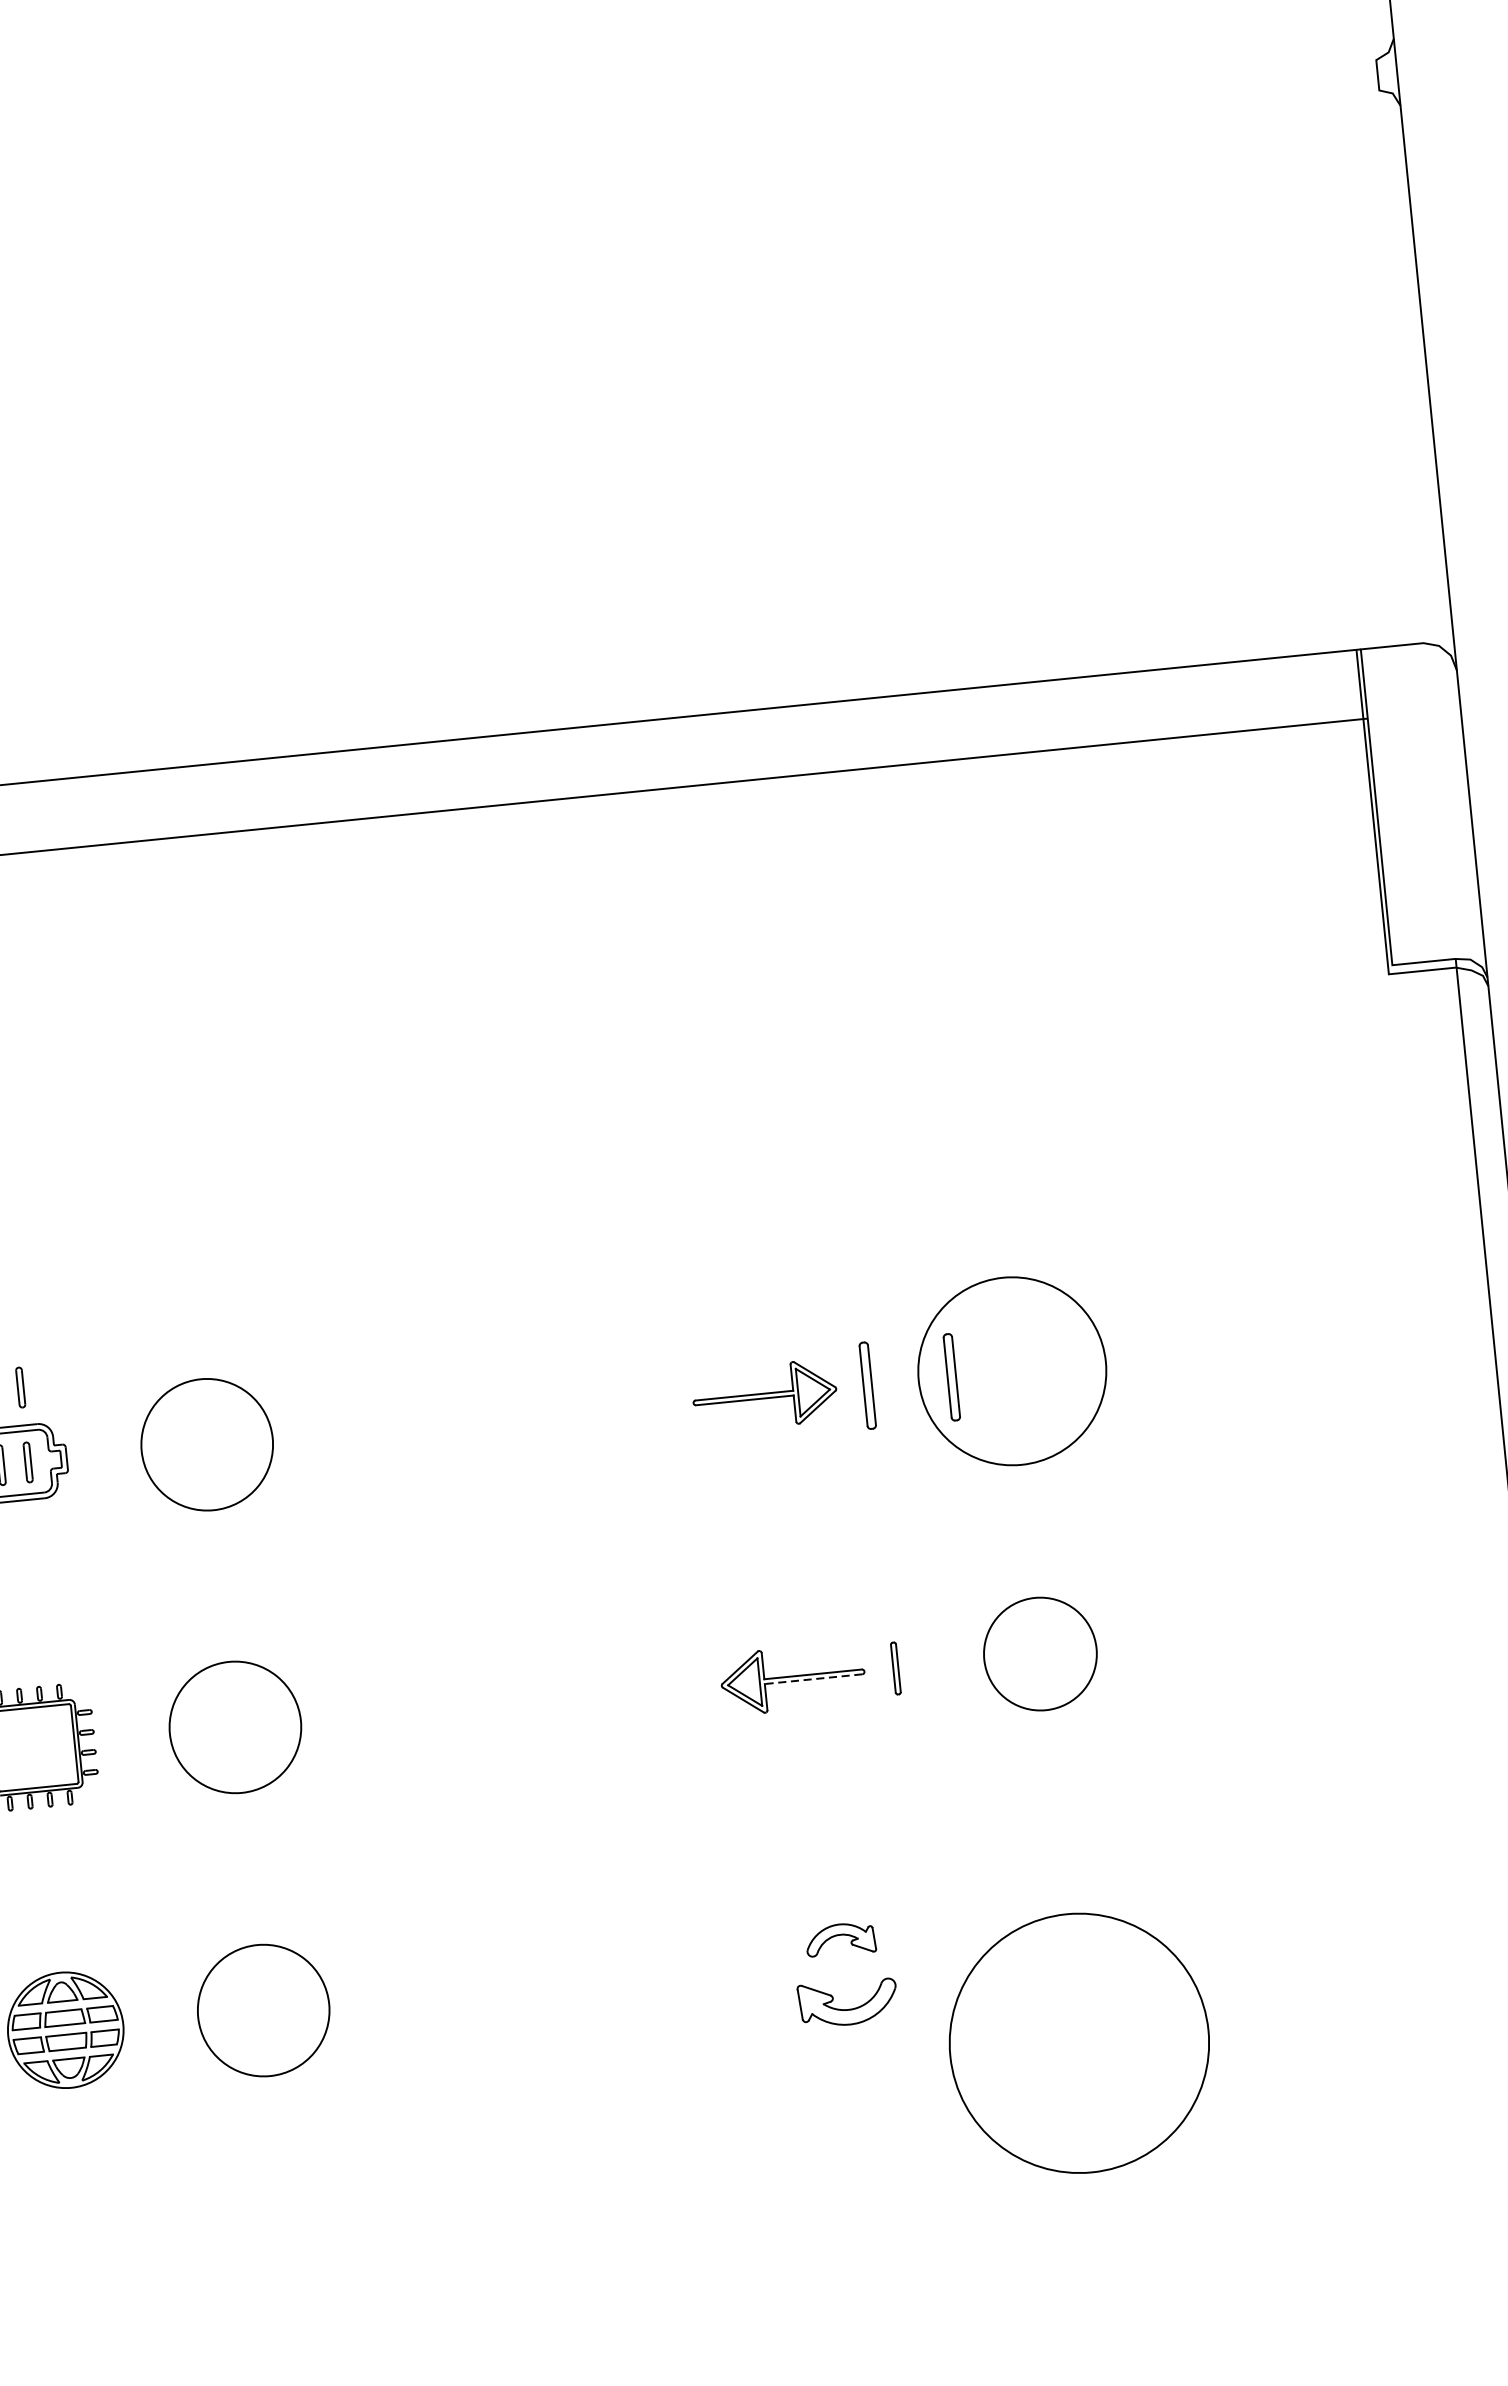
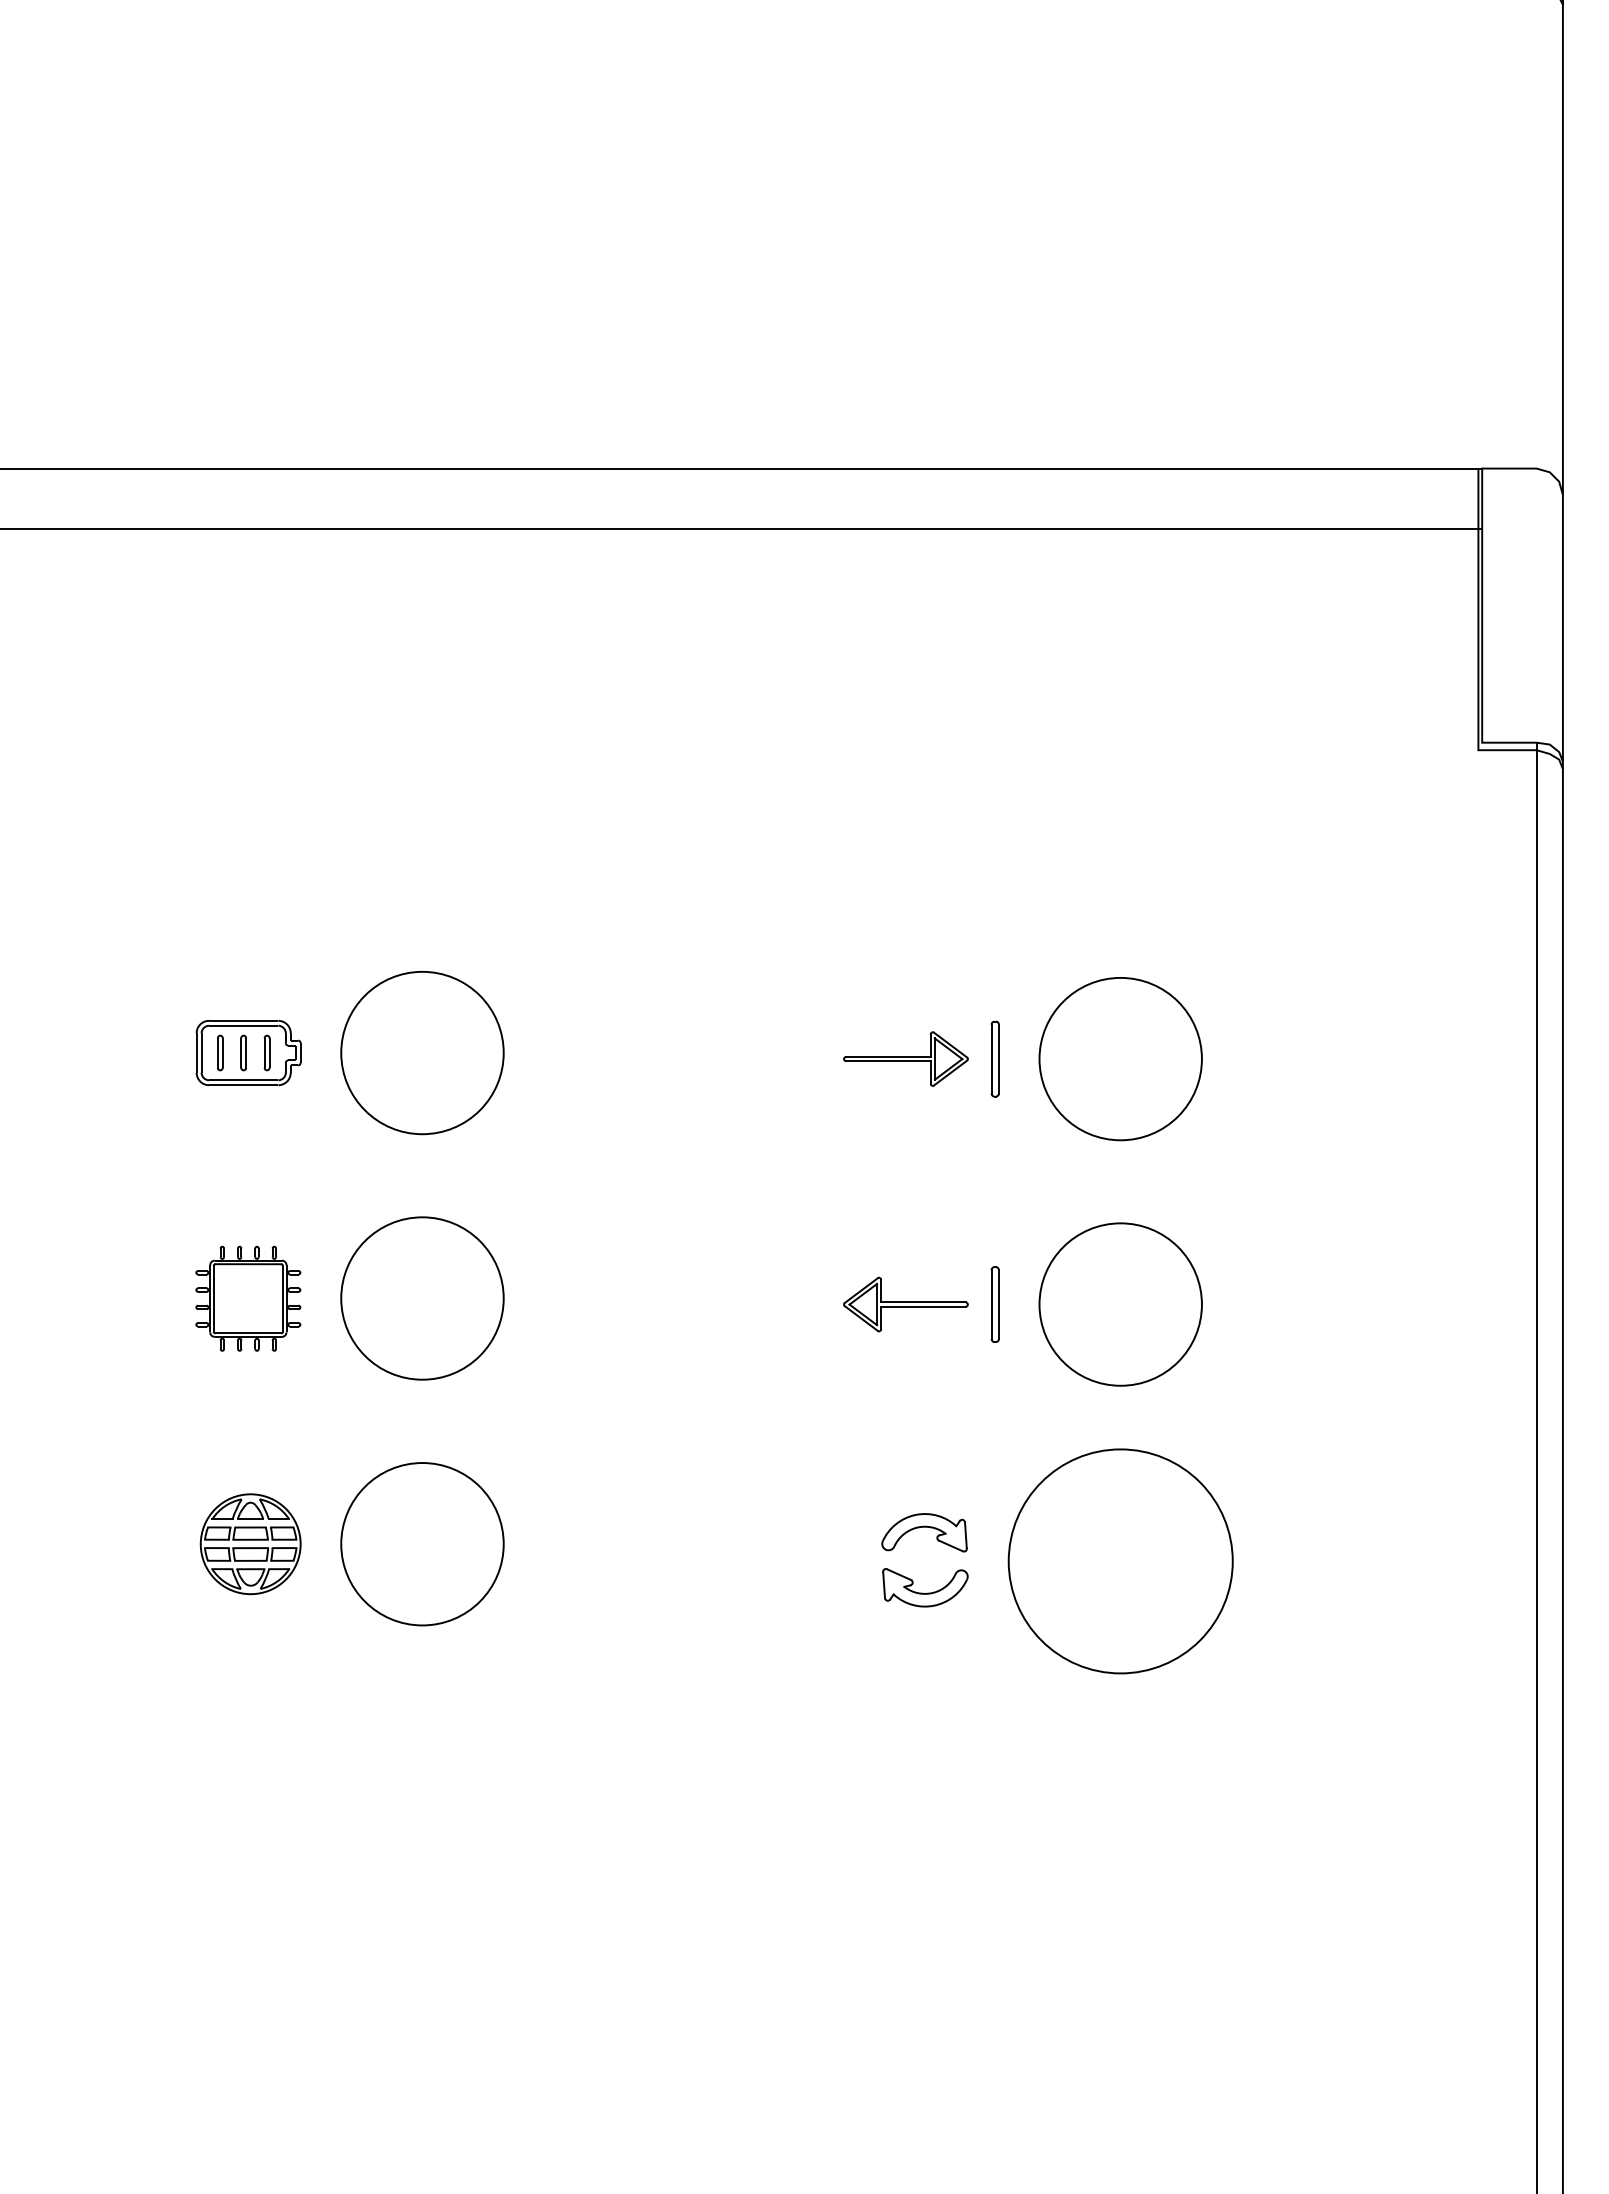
part: (950, 1376) -> (1067, 1058), removed
part: (19, 1387) -> (266, 987), removed
part: (207, 1445) -> (422, 1053), size x1.43
part: (1040, 1654) -> (1120, 1304), size x1.67
part: (895, 1668) -> (994, 1304), size x1.67
line: (813, 1679) -> (923, 1306), dashed -> solid
part: (235, 1727) -> (422, 1298), size x1.43
part: (840, 1939) -> (924, 1532), size x1.43
part: (263, 2010) -> (422, 1544), size x1.43
part: (1079, 2043) -> (1120, 1561), moved

